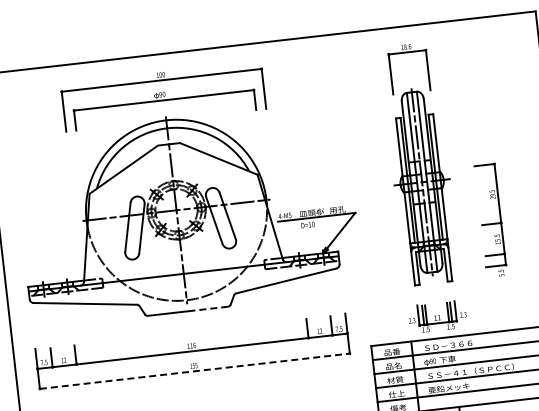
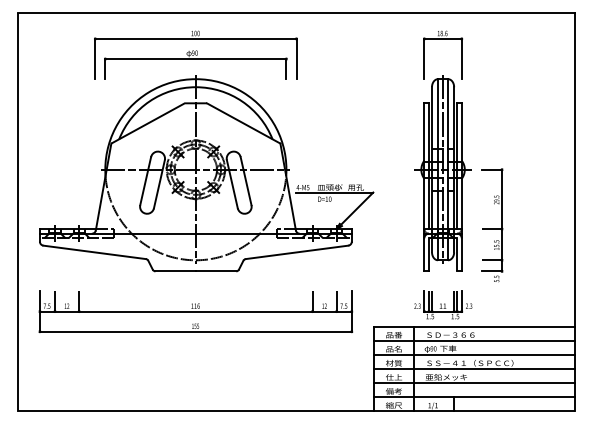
part: (491, 220) -> (492, 225), moved
line: (207, 309) -> (215, 271), dashed -> solid
line: (194, 371) -> (195, 331), dashed -> solid

